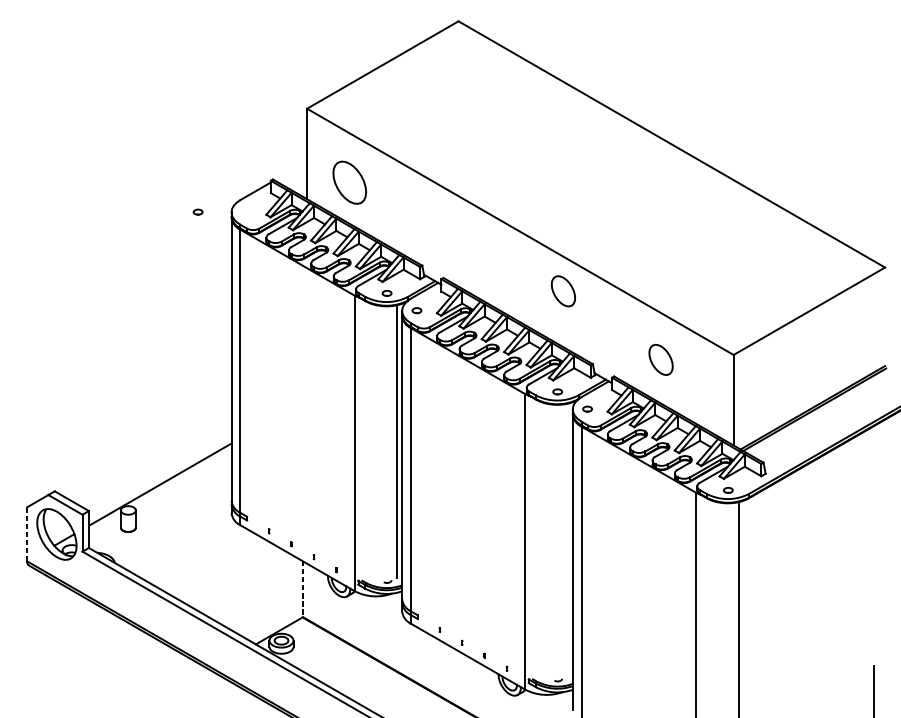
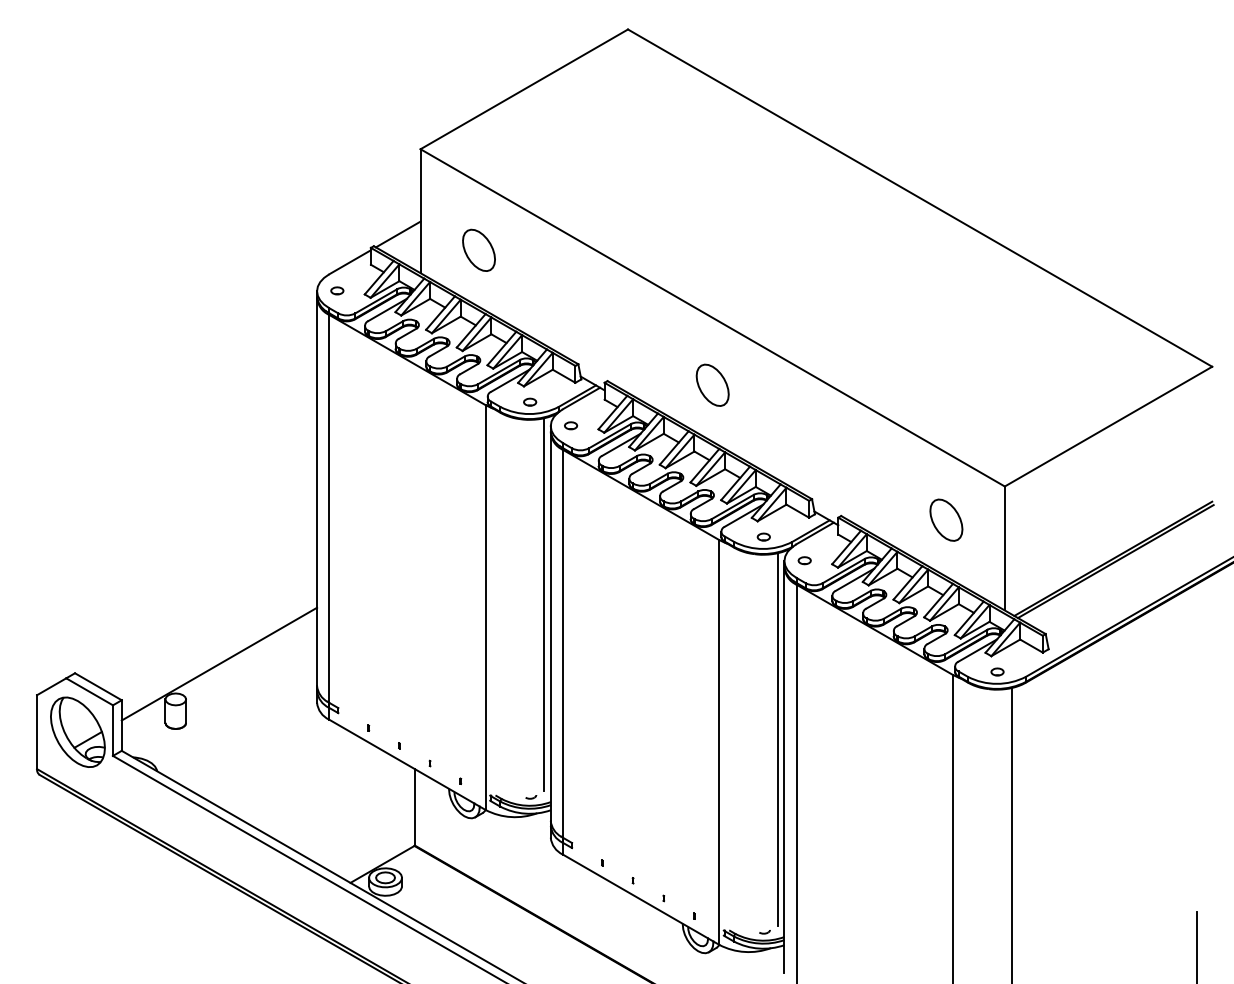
line: (290, 170) -> (397, 234), added
part: (349, 181) -> (478, 249), size x0.71
part: (198, 211) -> (337, 290), moved
part: (563, 290) -> (712, 384), moved
part: (661, 359) -> (946, 519), moved
line: (27, 534) -> (37, 732), dashed -> solid
line: (567, 539) -> (777, 739), added
line: (302, 589) -> (414, 807), dashed -> solid

